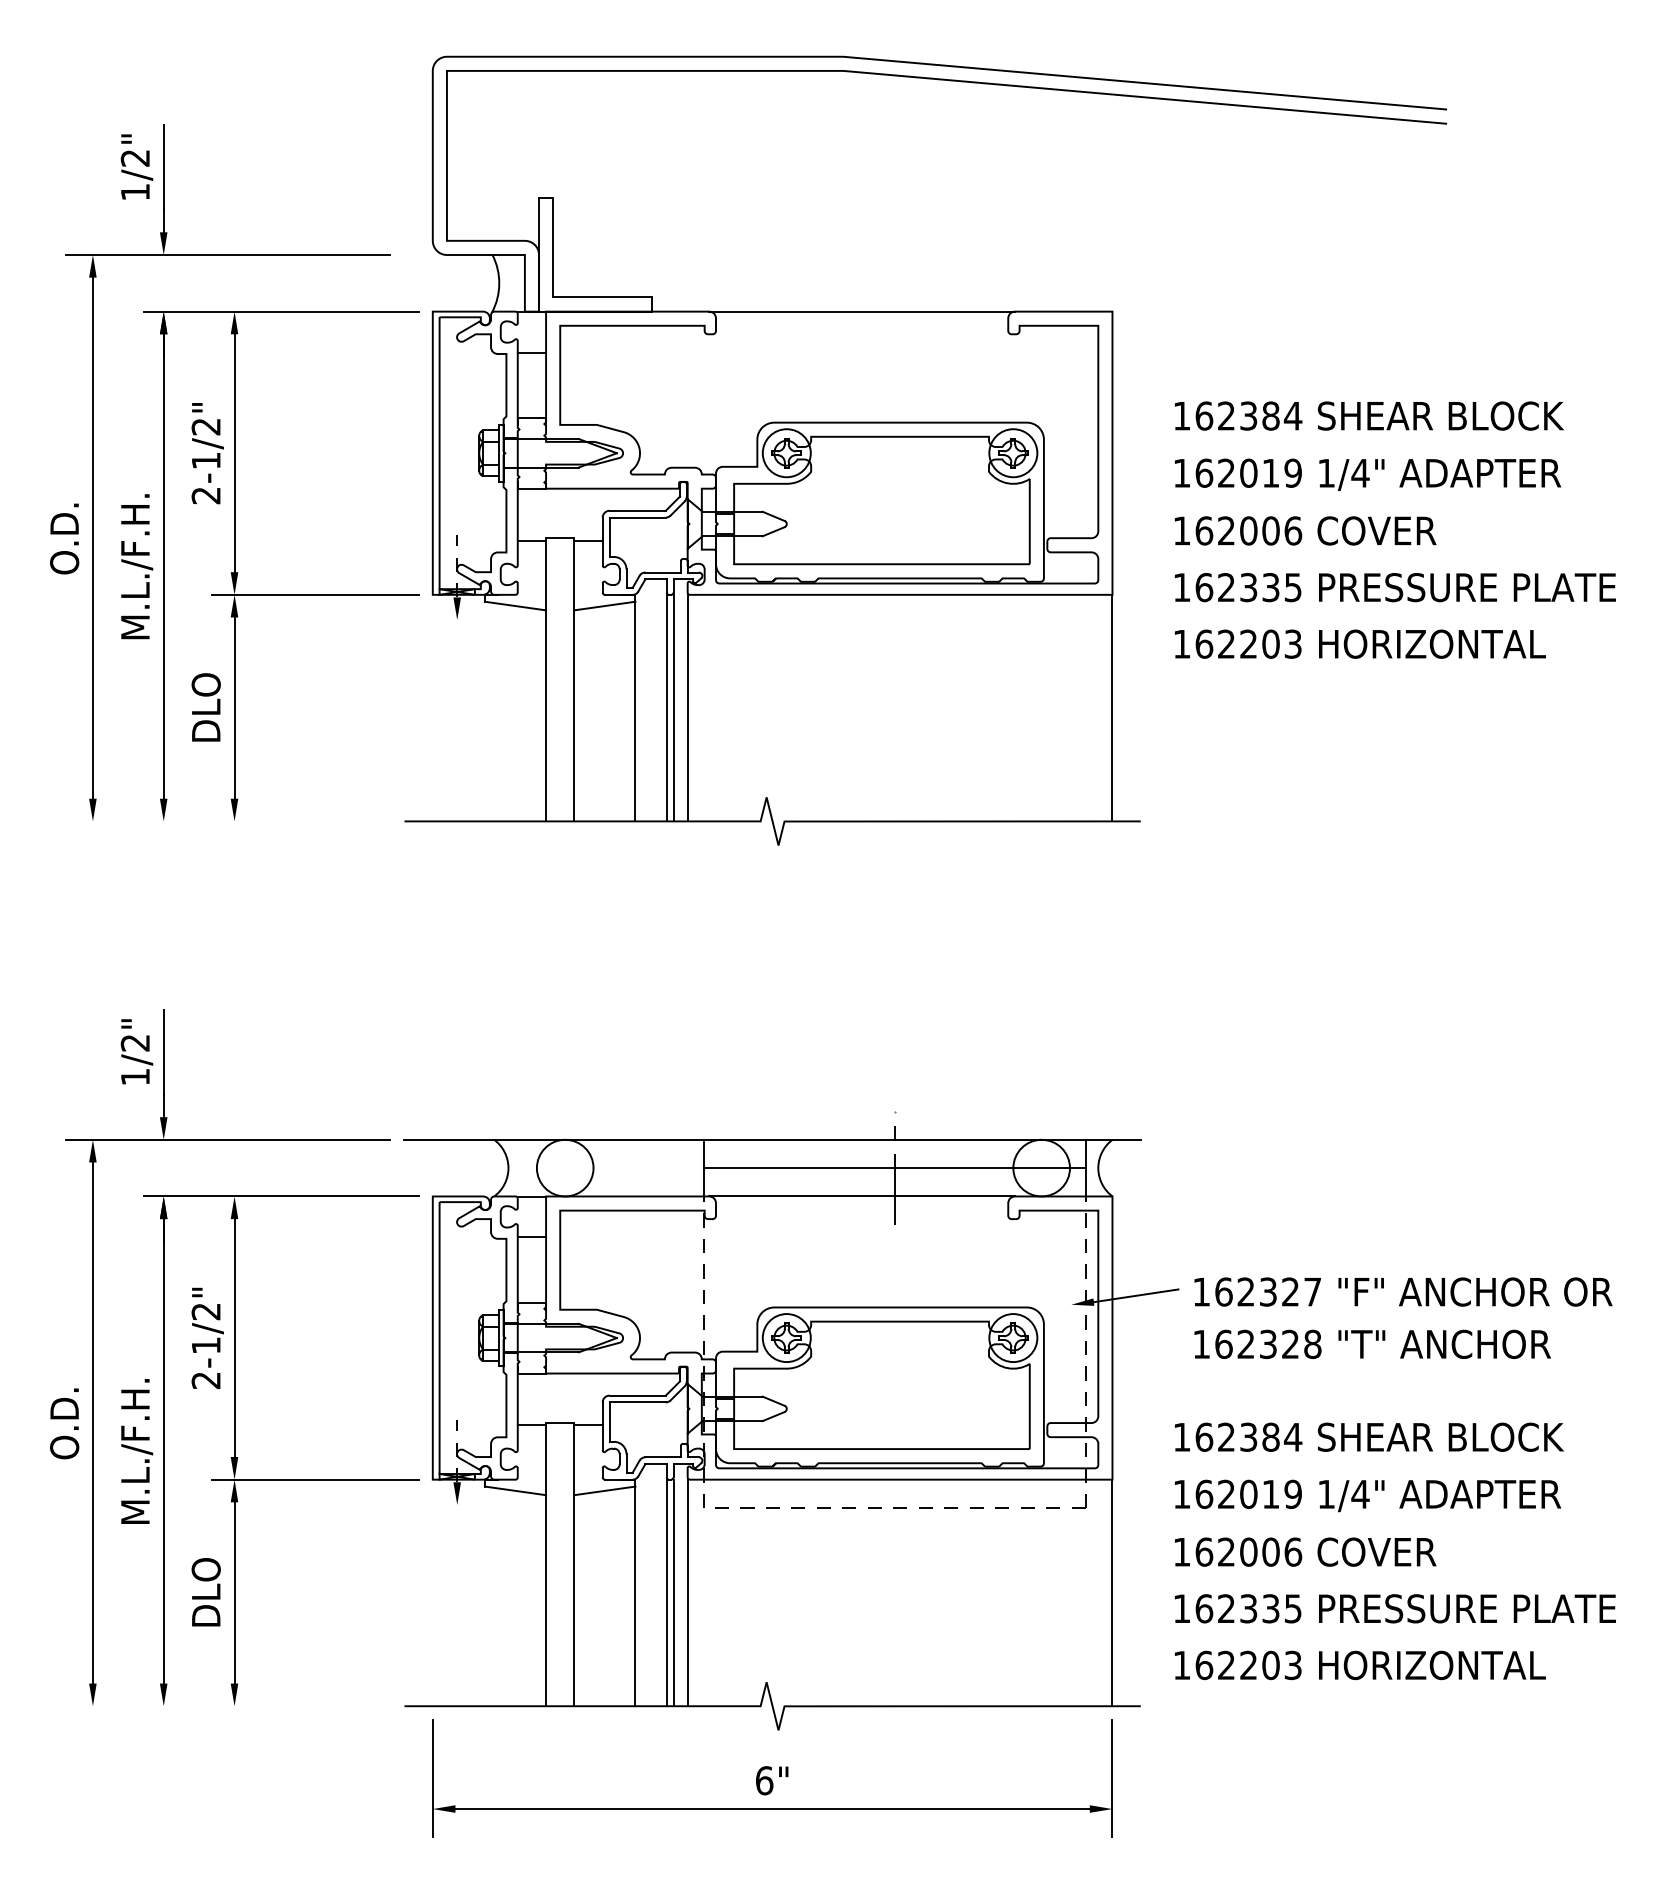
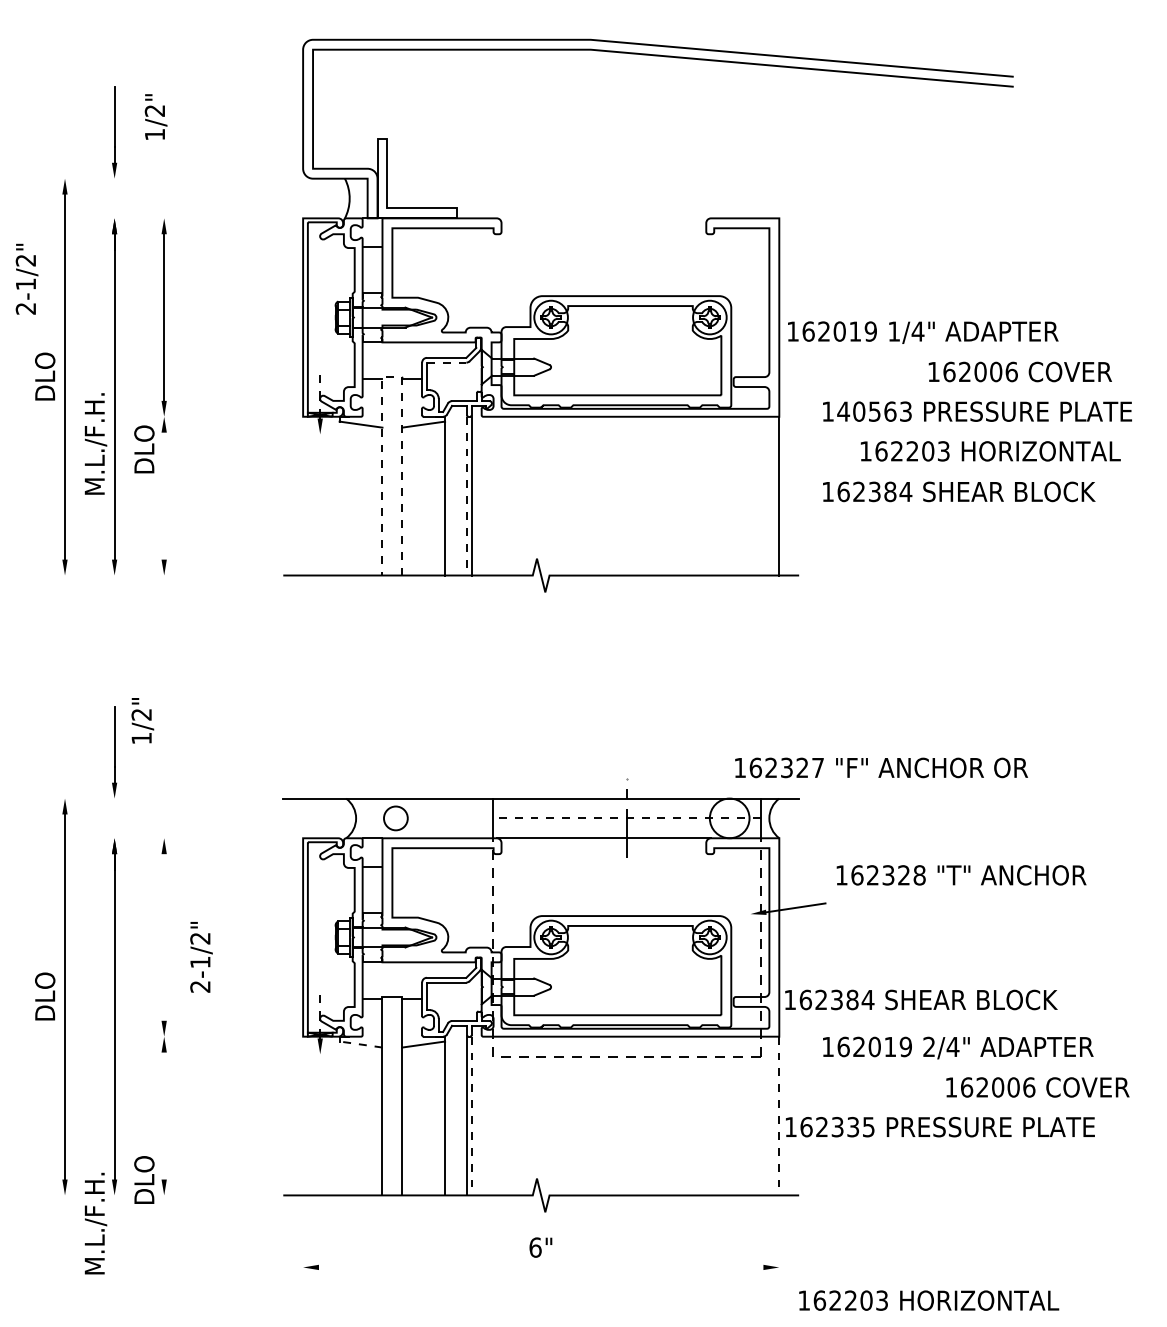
text: (136, 166) -> (155, 116), moved
line: (228, 255) -> (159, 179), removed
line: (280, 311) -> (196, 218), removed
line: (862, 311) -> (604, 218), removed
text: (1369, 415) -> (959, 491), moved
text: (207, 453) -> (26, 279), moved
text: (1368, 474) -> (923, 332), moved
line: (638, 517) -> (447, 362), solid -> dashed
text: (1305, 530) -> (1020, 371), moved
text: (64, 538) -> (45, 377), O.D. -> DLO
line: (559, 538) -> (391, 377), solid -> dashed
text: (137, 566) -> (96, 443), moved
text: (1248, 587) -> (874, 411), 162335 -> 140563
line: (315, 594) -> (220, 416), removed
text: (1360, 643) -> (990, 450), moved
text: (205, 707) -> (143, 449), moved
line: (234, 707) -> (164, 495), removed
line: (687, 707) -> (481, 495), removed
line: (666, 708) -> (466, 496), solid -> dashed
text: (136, 1051) -> (142, 720), moved
line: (228, 1139) -> (159, 798), removed
circle: (564, 1167) -> (395, 817), size x0.6
line: (894, 1168) -> (626, 818), solid -> dashed
line: (280, 1196) -> (196, 838), removed
text: (1403, 1291) -> (881, 767), moved
text: (207, 1337) -> (201, 956), moved
line: (234, 1338) -> (164, 937), removed
text: (1372, 1343) -> (961, 874), moved
text: (64, 1423) -> (45, 997), O.D. -> DLO
text: (1369, 1436) -> (921, 999), moved
text: (137, 1451) -> (96, 1223), moved
line: (315, 1479) -> (220, 1036), removed
line: (515, 1490) -> (361, 1044), solid -> dashed
text: (1326, 1493) -> (929, 1046), 1/4" -> 2/4"
text: (1305, 1551) -> (1037, 1087), moved
text: (205, 1592) -> (143, 1180), moved
line: (234, 1592) -> (164, 1115), removed
line: (687, 1592) -> (481, 1115), removed
line: (673, 1593) -> (471, 1116), solid -> dashed
line: (1112, 1593) -> (779, 1116), solid -> dashed
text: (1395, 1608) -> (940, 1126), moved
text: (1360, 1665) -> (929, 1300), moved
line: (432, 1778) -> (302, 1246), removed
line: (1112, 1778) -> (779, 1246), removed
line: (772, 1809) -> (541, 1267), removed

